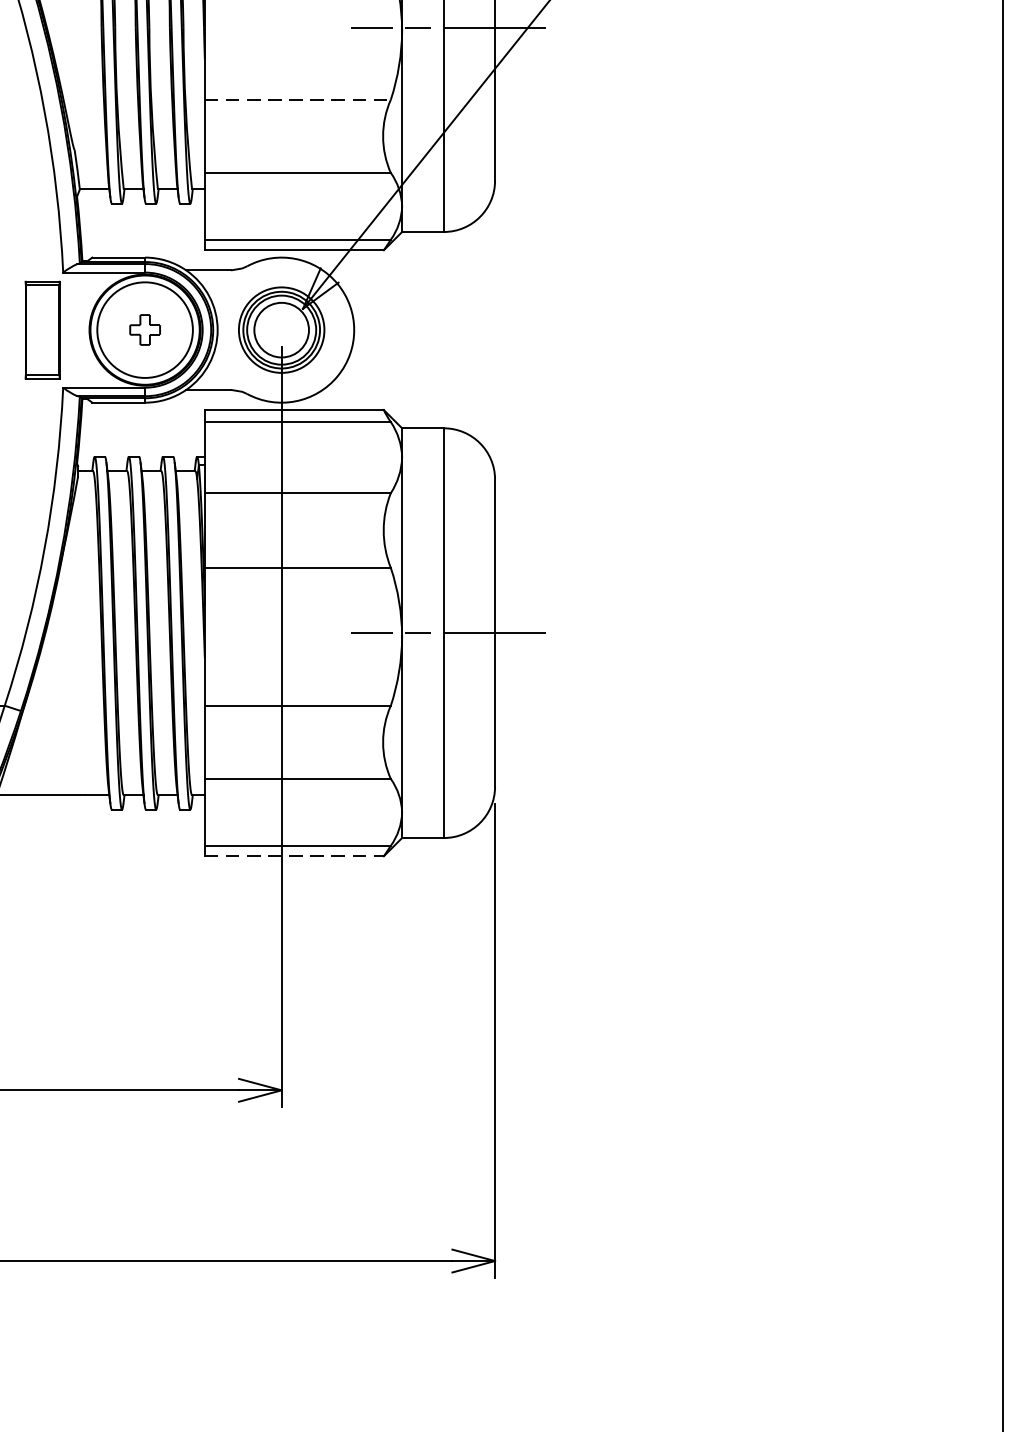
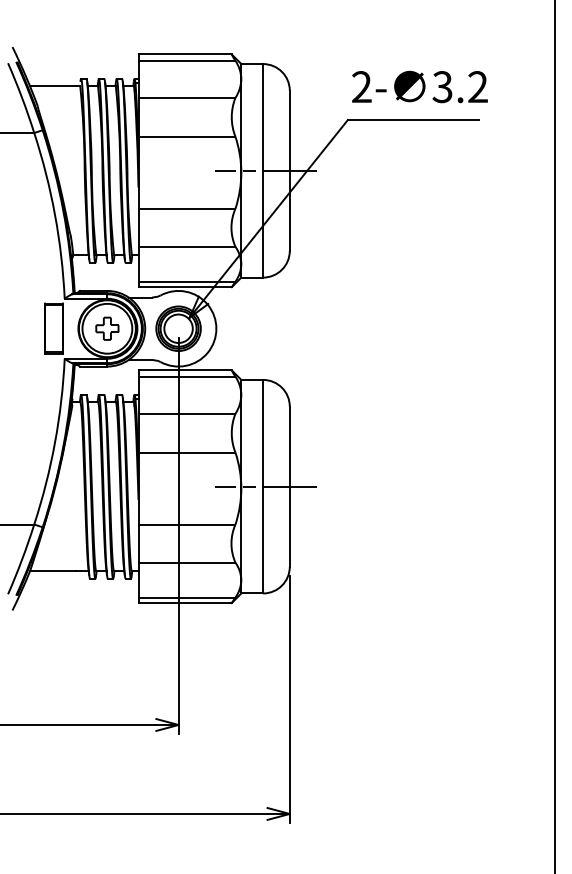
line: (298, 99) -> (187, 208), dashed -> solid
part: (145, 329) -> (107, 328), size x1.43
line: (294, 857) -> (185, 603), dashed -> solid

